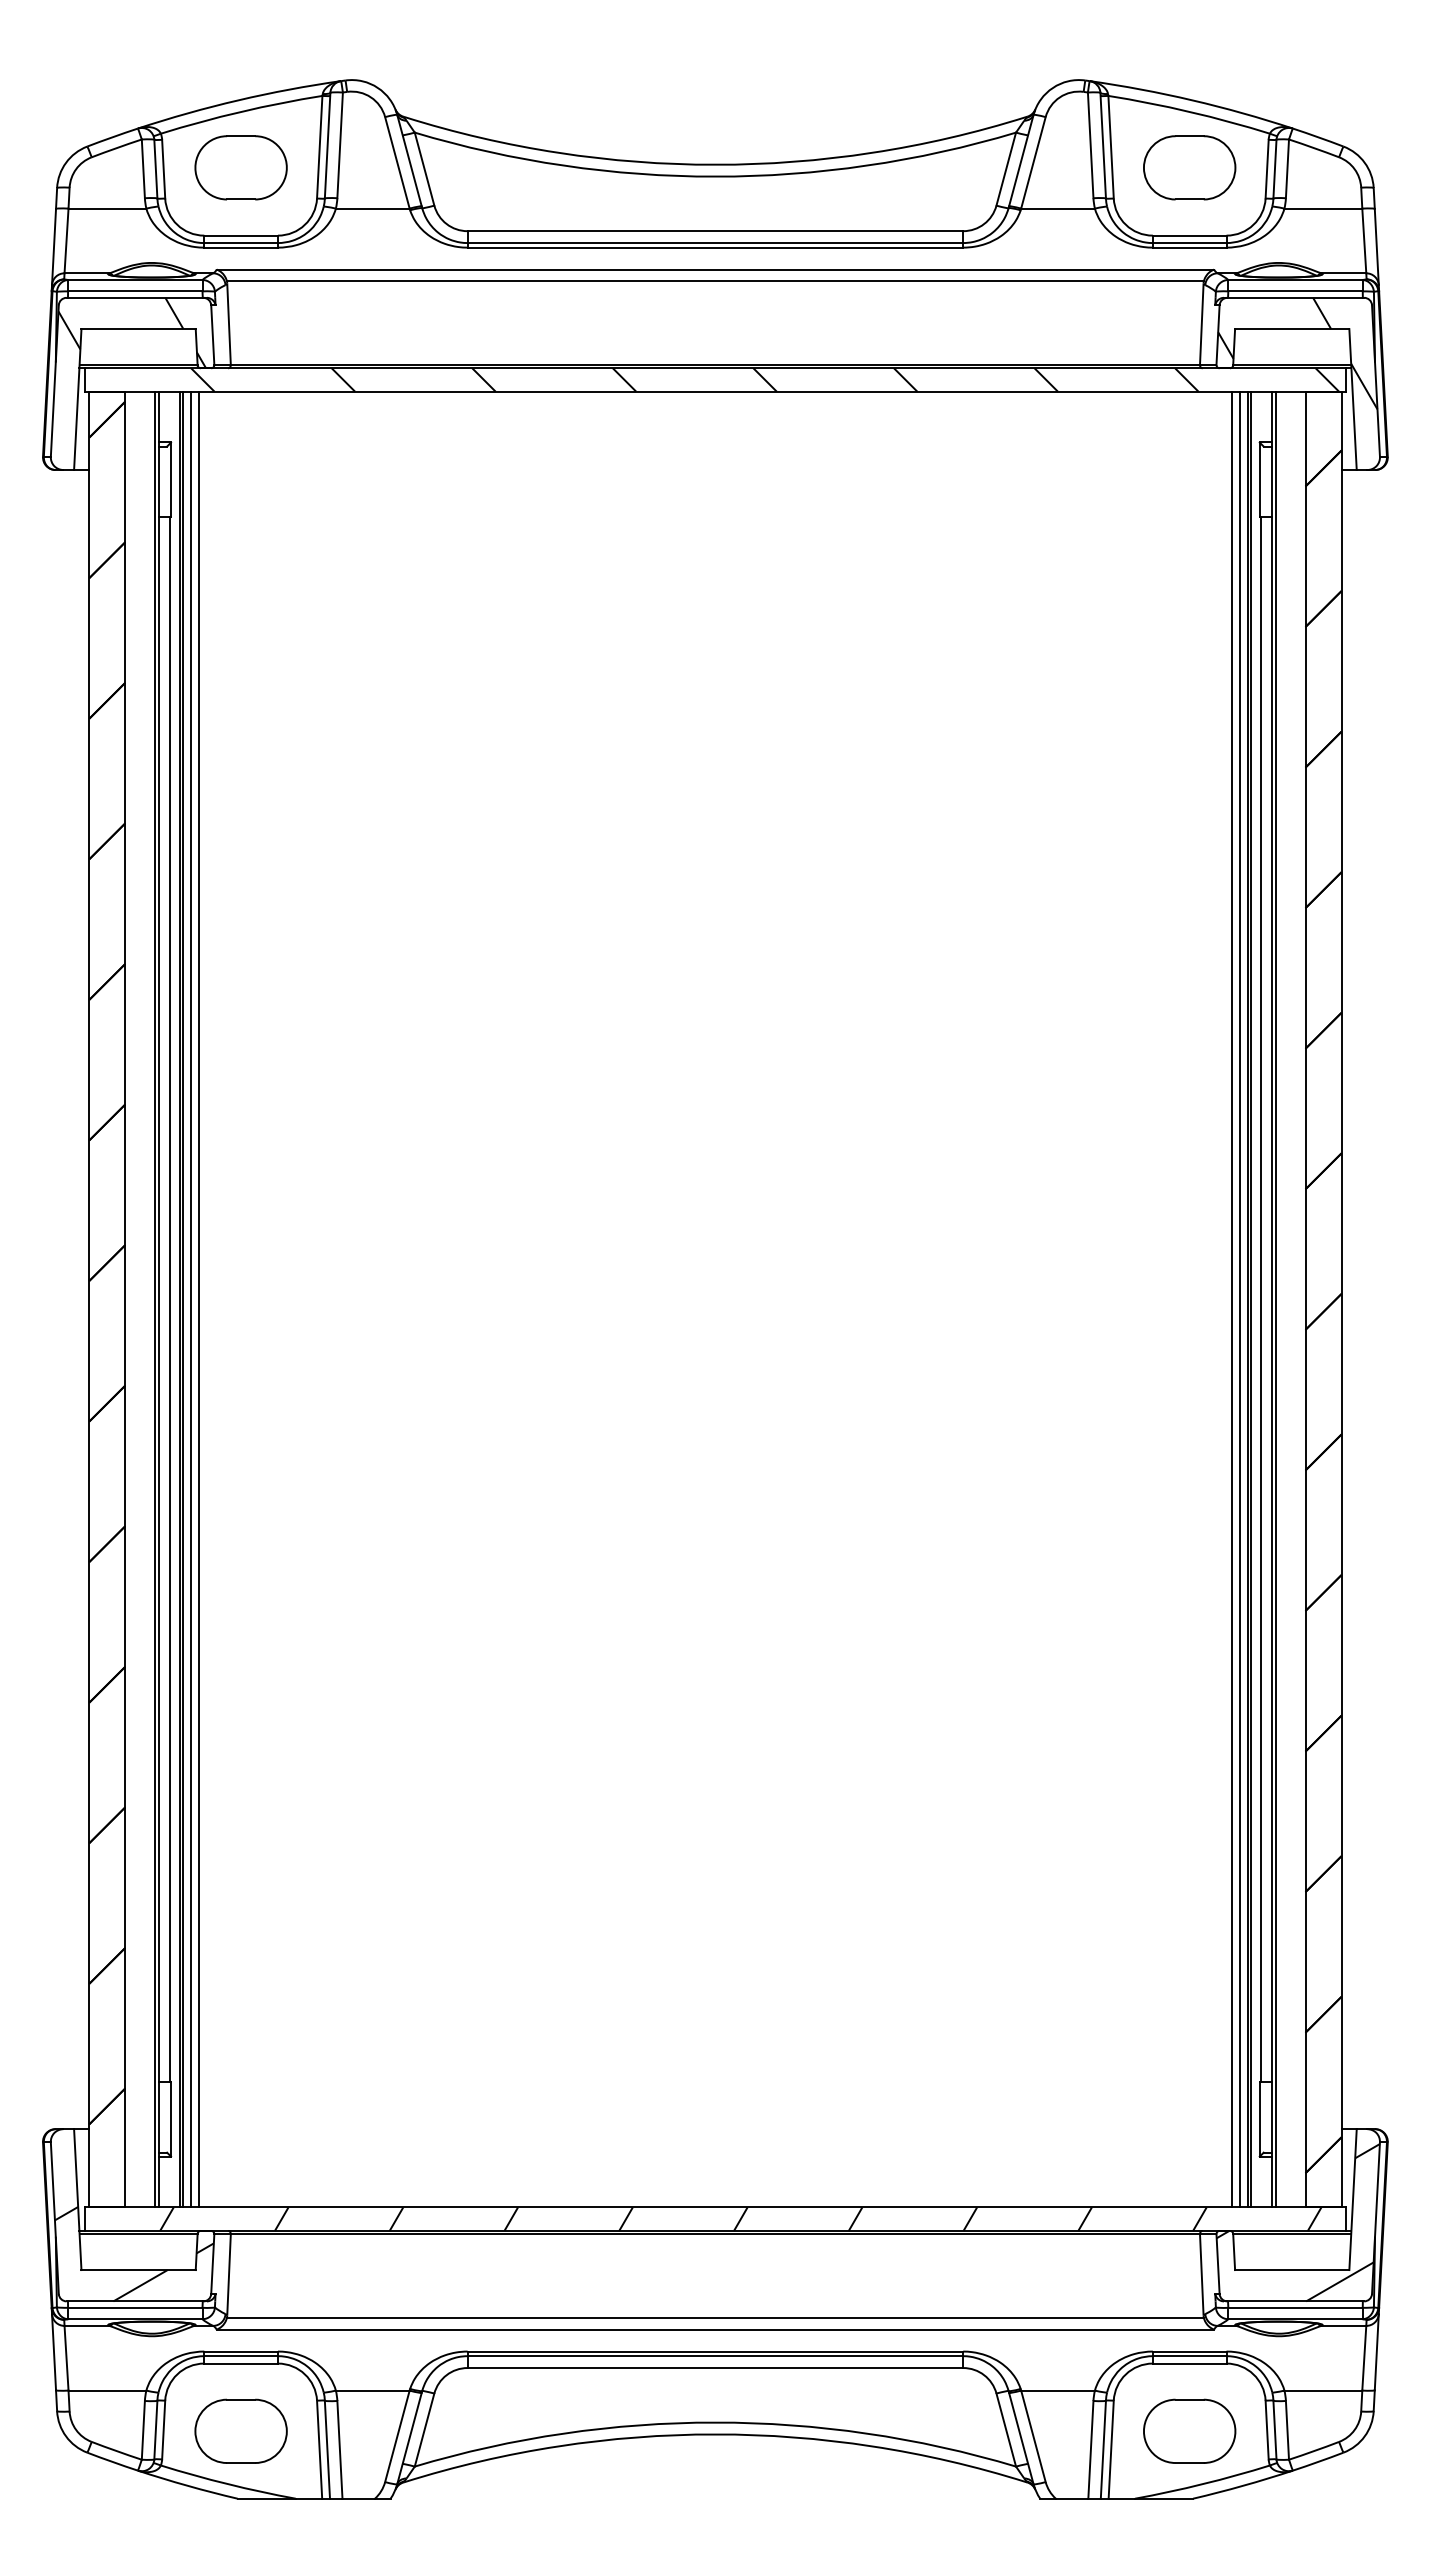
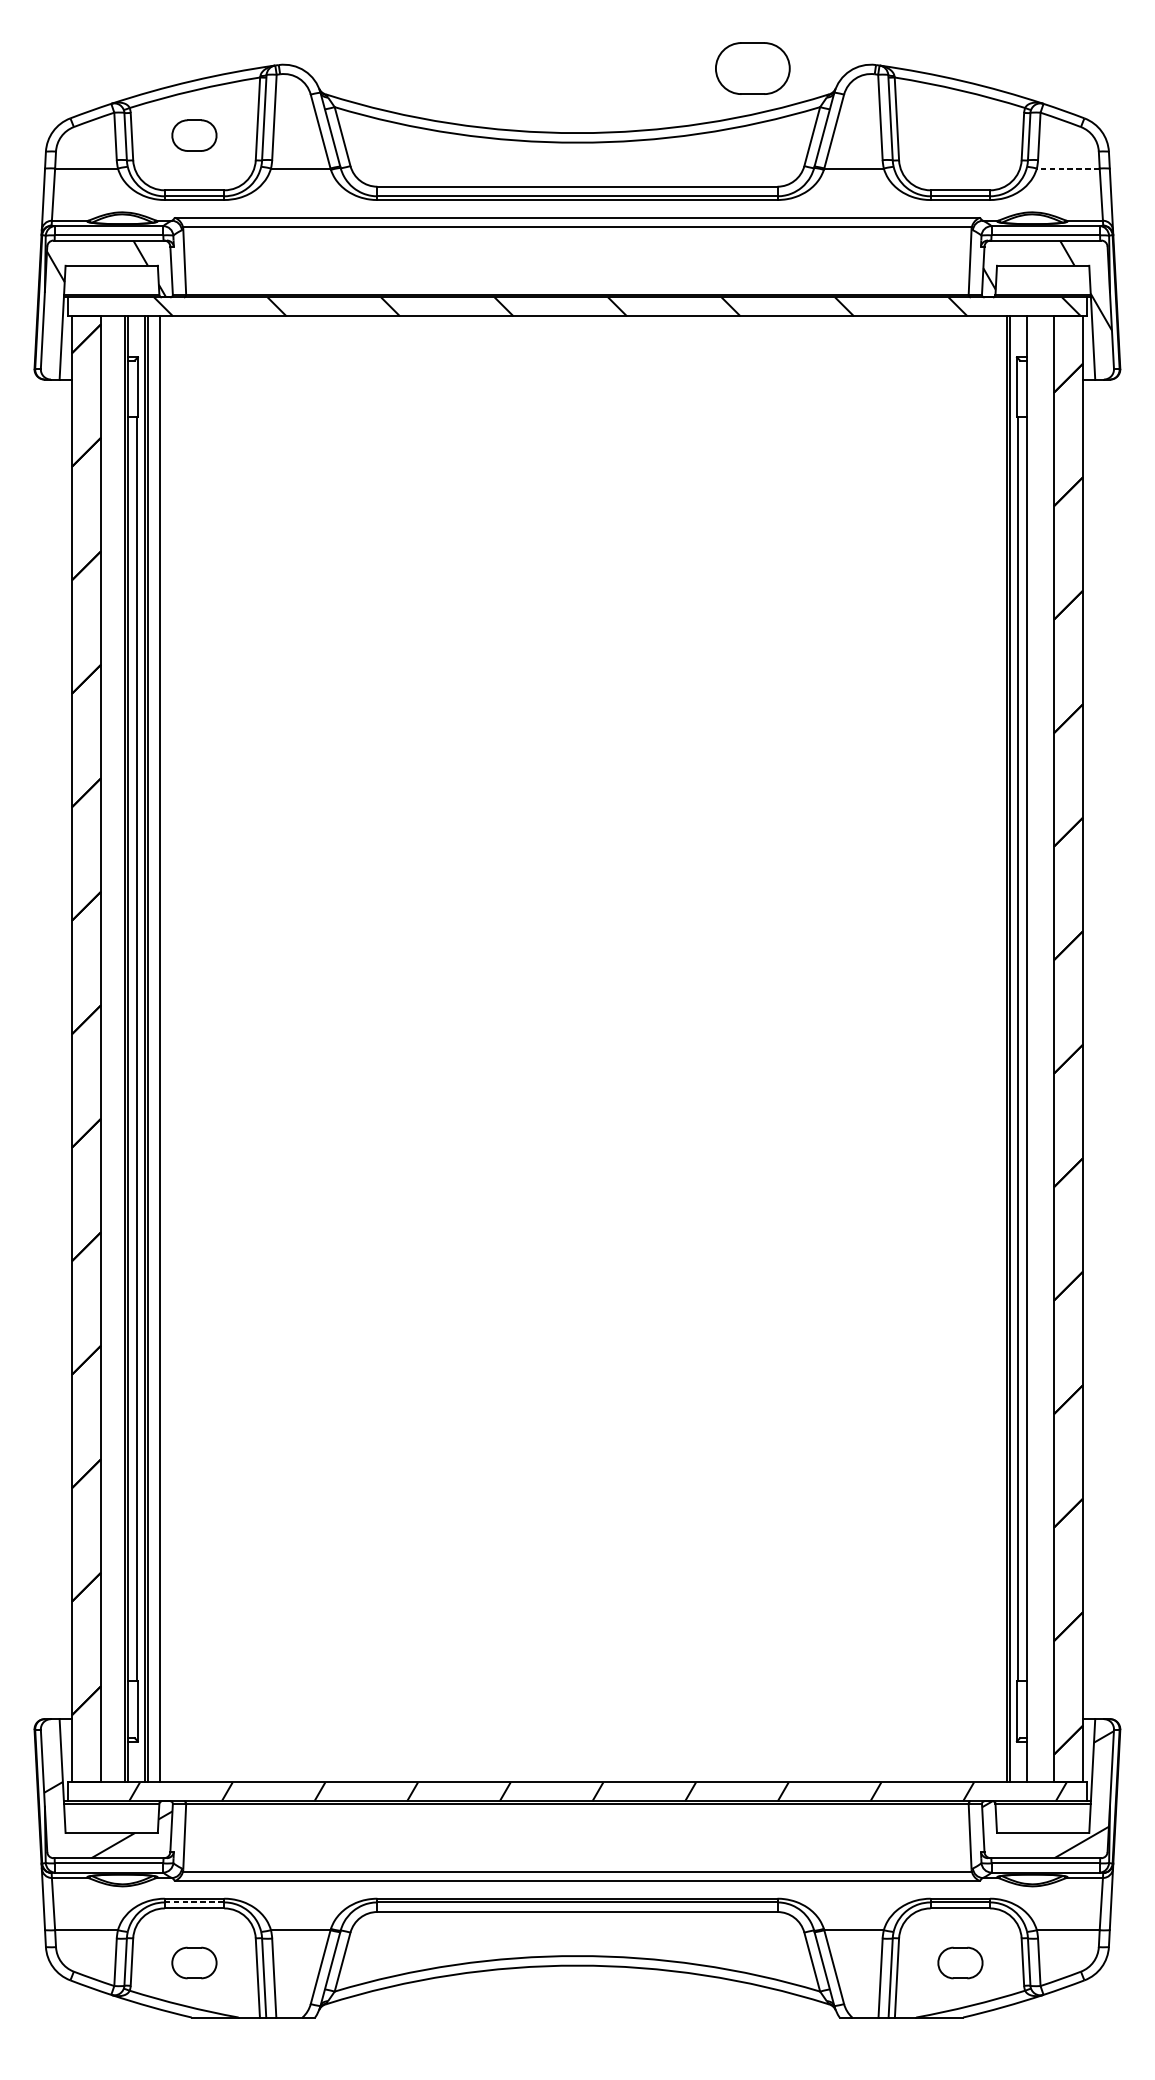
part: (240, 167) -> (193, 135), size x0.6
part: (1189, 167) -> (752, 68), moved
line: (1323, 208) -> (1068, 168), solid -> dashed
line: (191, 1299) -> (154, 1049), removed
line: (1231, 1299) -> (994, 1049), removed
line: (1239, 1299) -> (1000, 1049), removed
line: (1276, 1299) -> (1030, 1049), removed
line: (241, 2356) -> (194, 1902), solid -> dashed
part: (240, 2430) -> (193, 1962), size x0.6
part: (1189, 2430) -> (960, 1962), size x0.6

